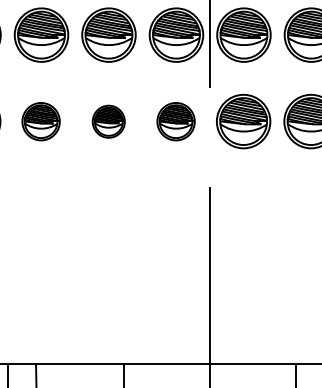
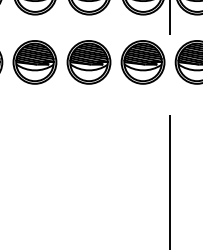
part: (40, 121) -> (34, 62), size x1.43
part: (108, 121) -> (88, 62), size x1.67
part: (175, 121) -> (142, 62), size x1.43

